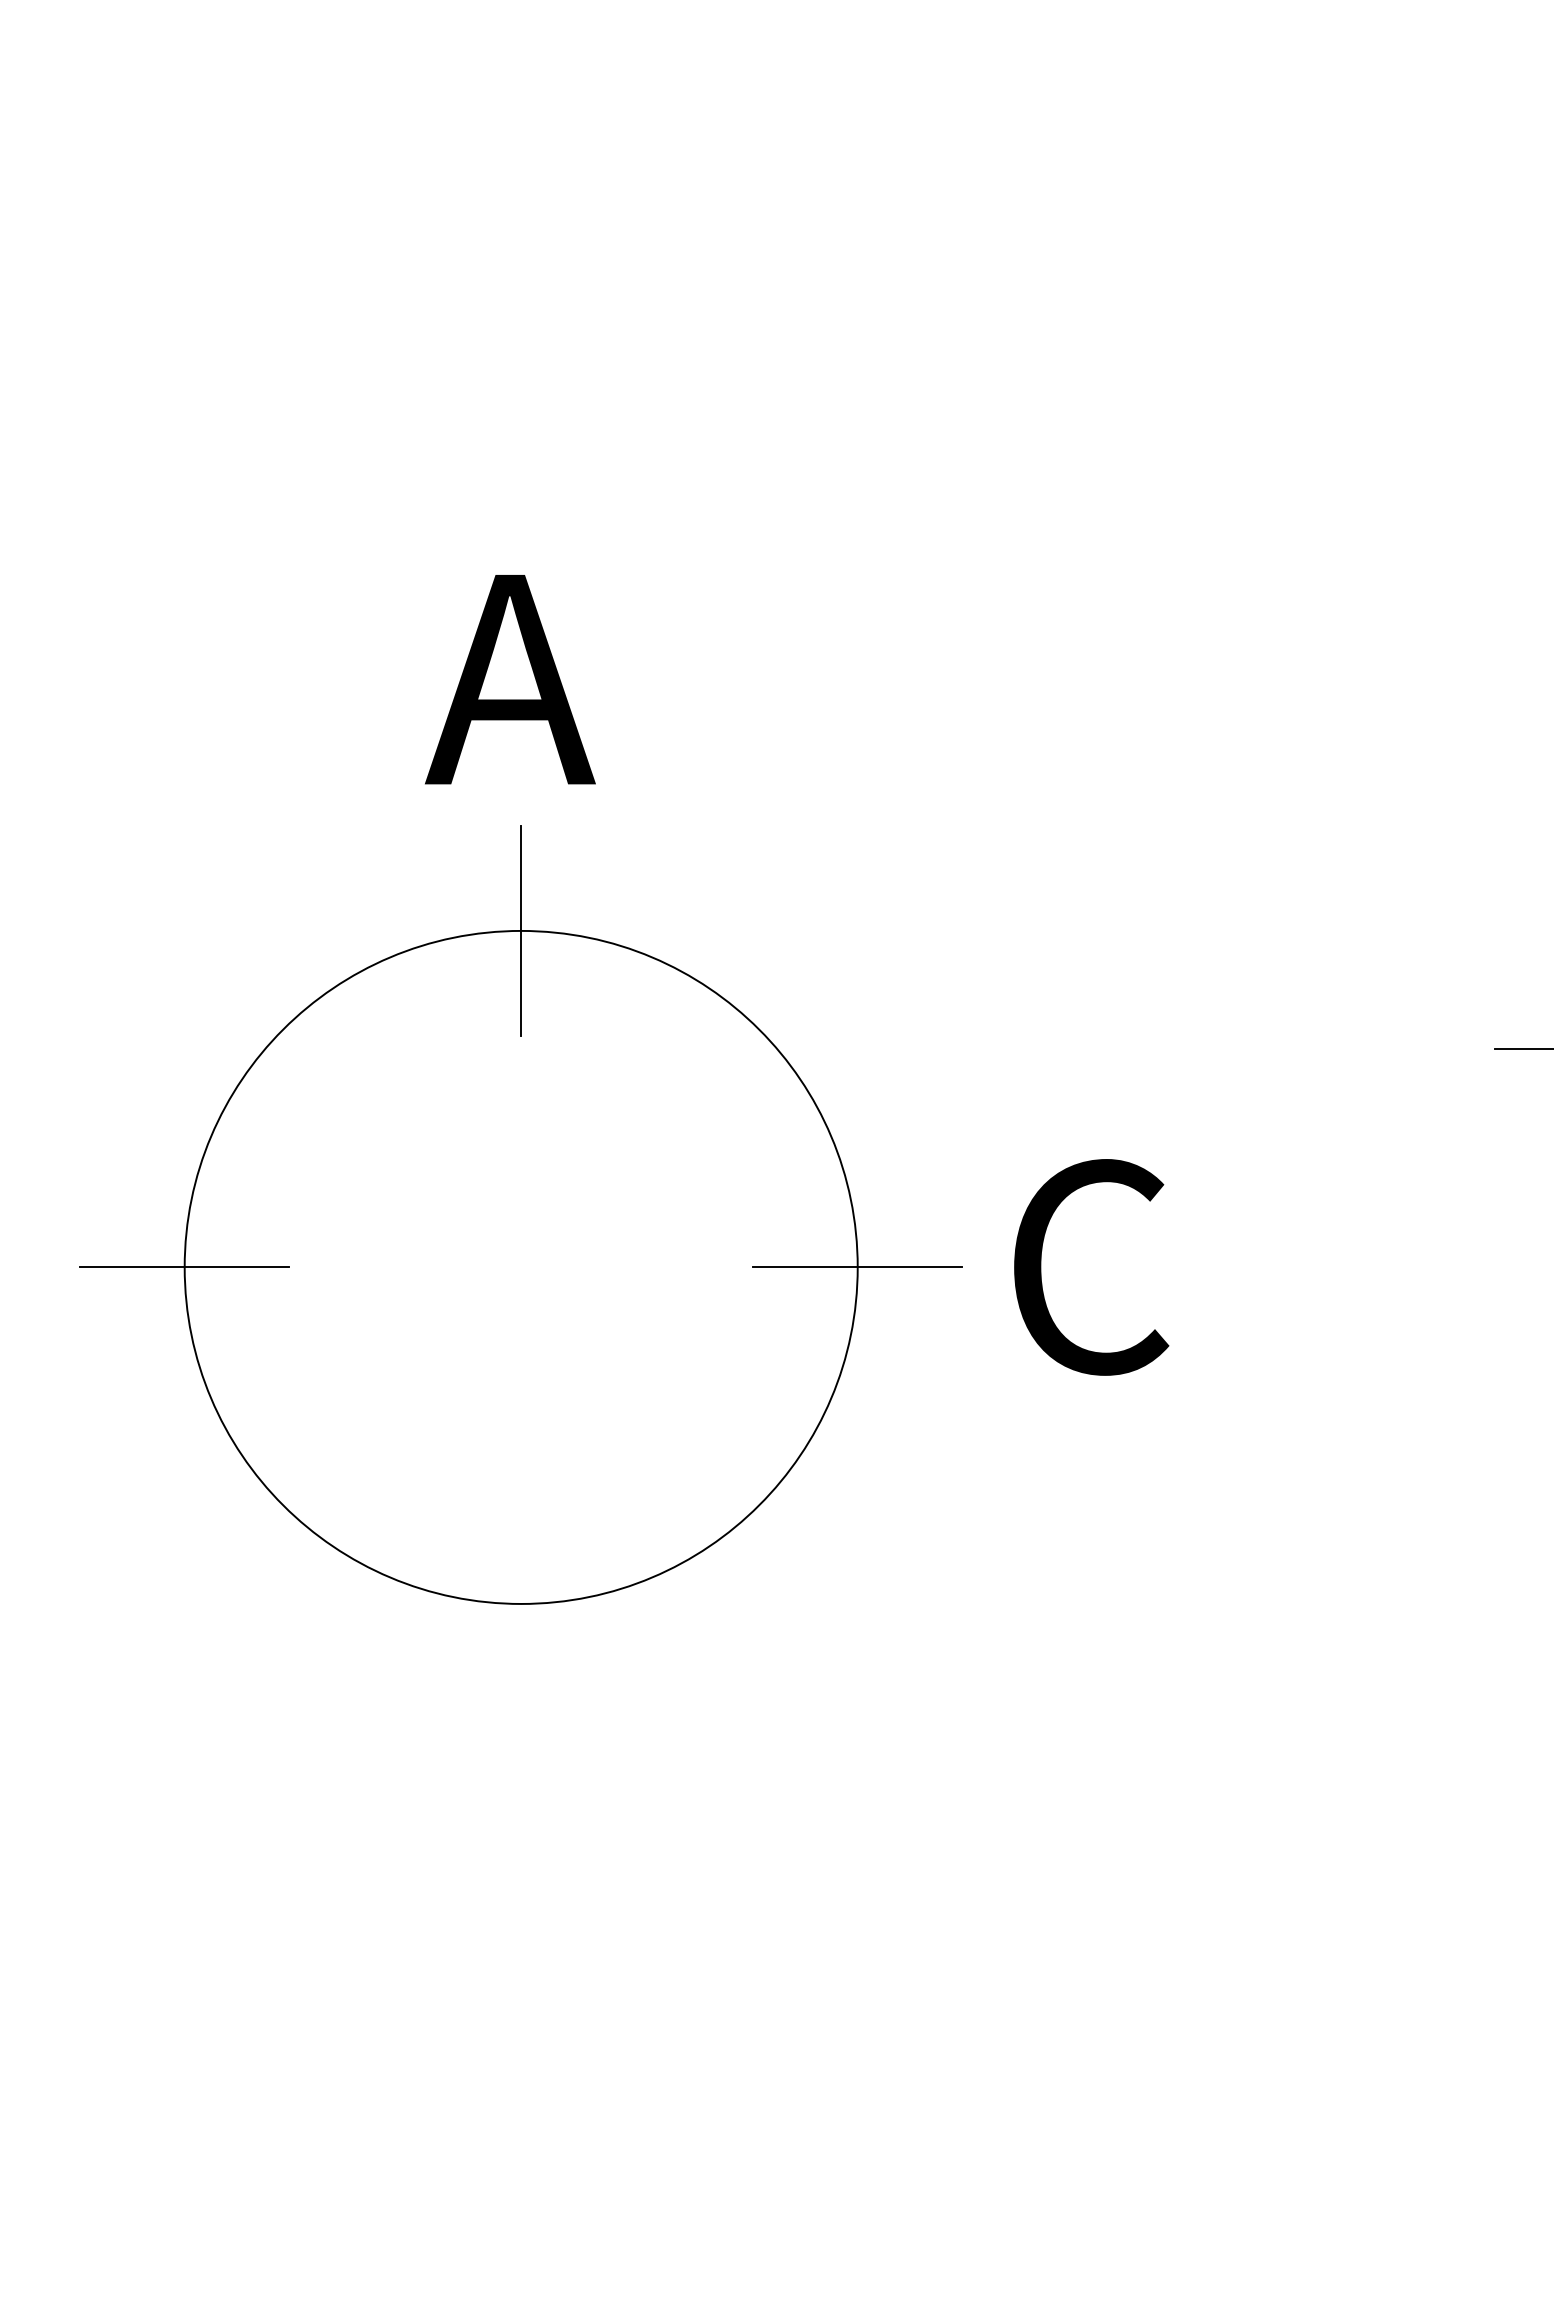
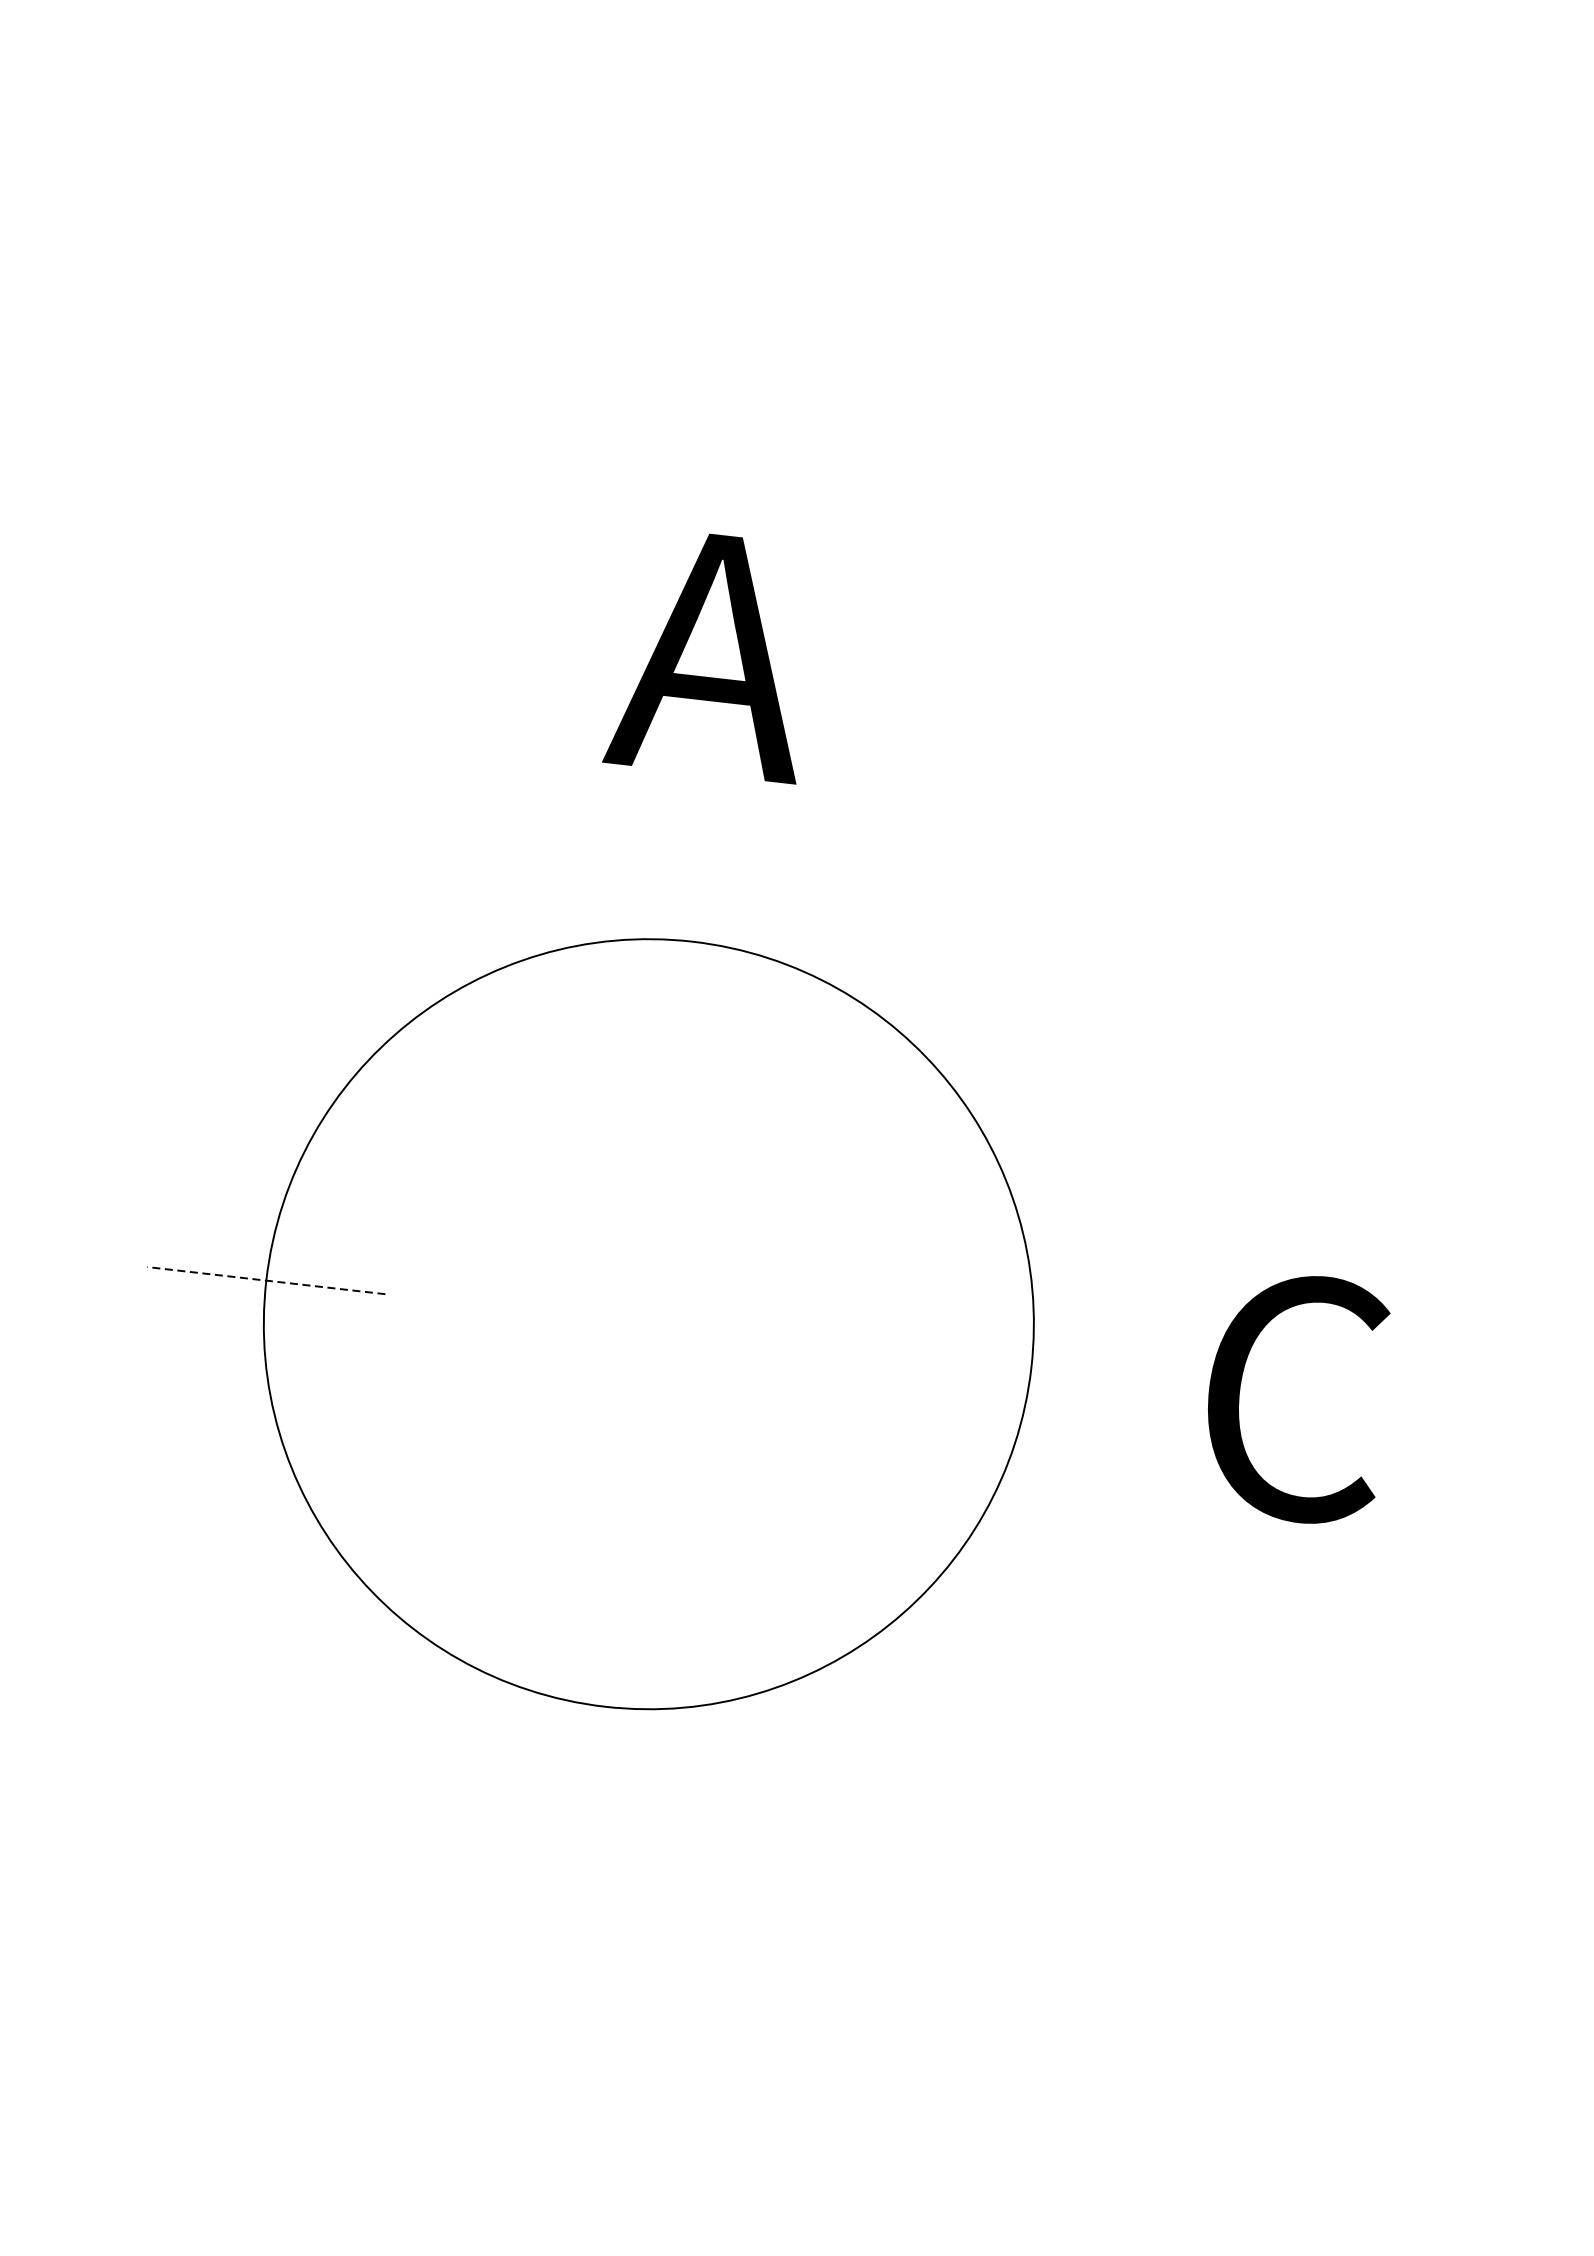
line: (521, 930) -> (692, 941), removed
line: (184, 1267) -> (266, 1280), solid -> dashed
line: (857, 1267) -> (1031, 1367), removed

